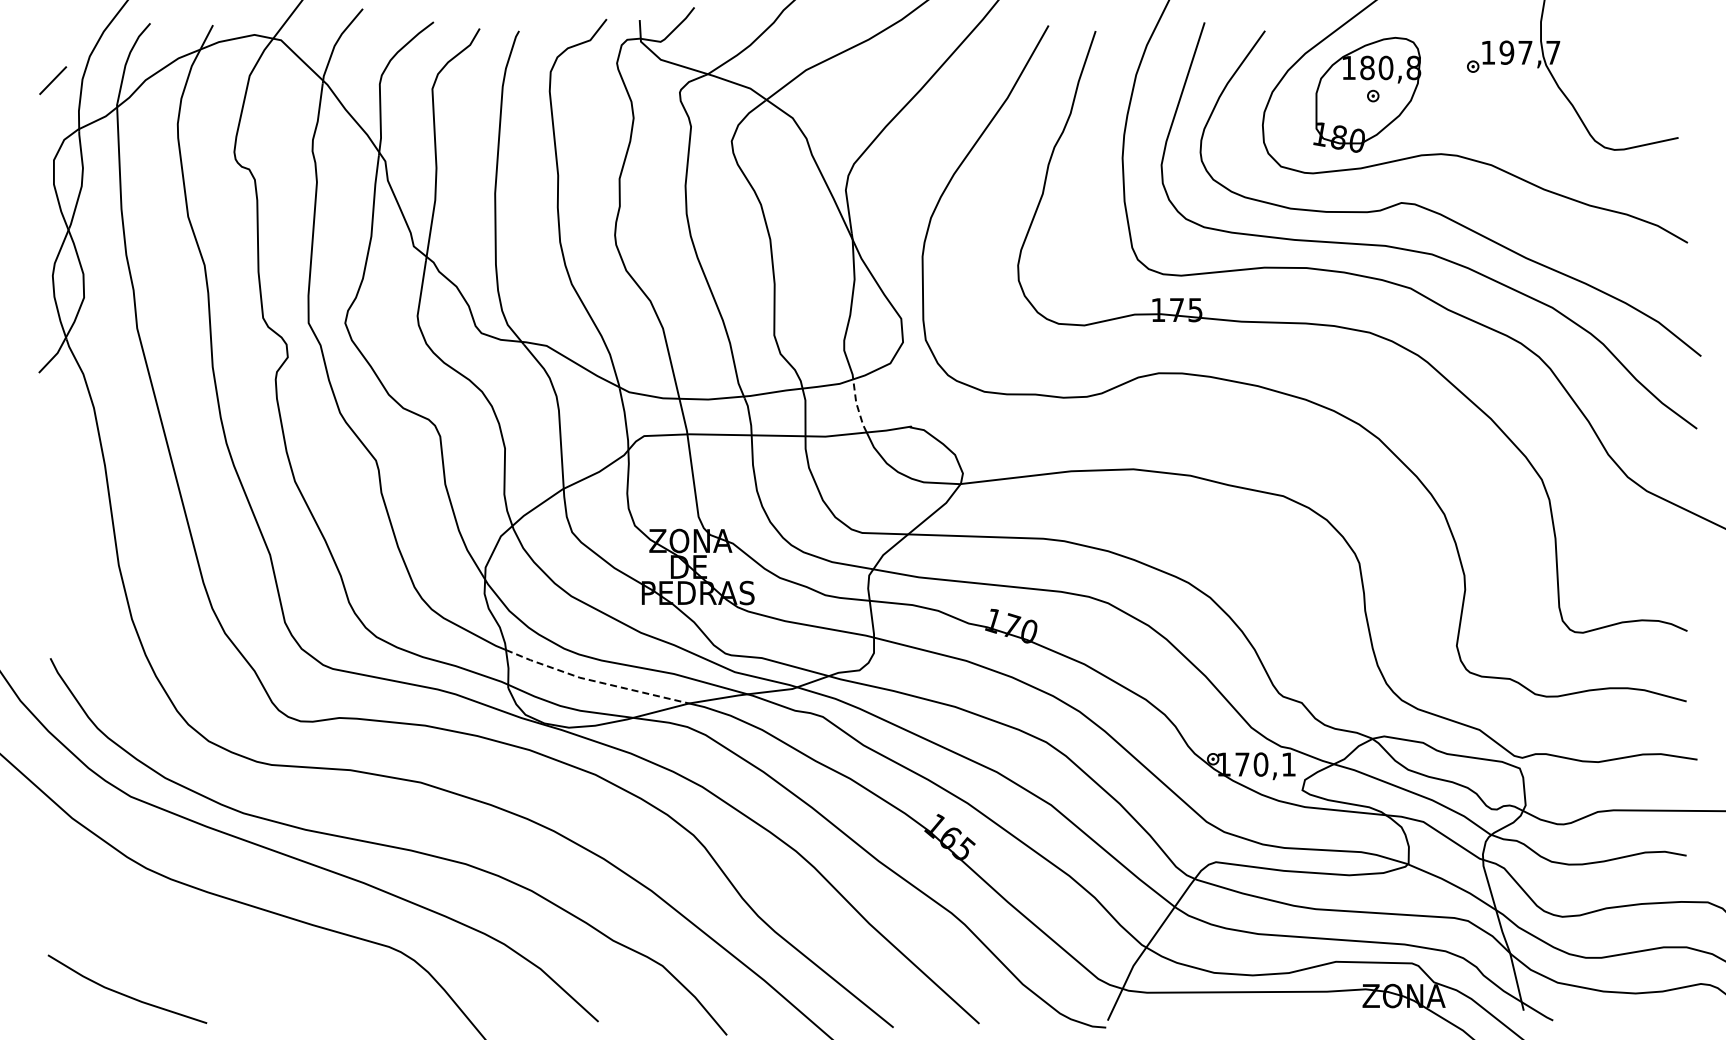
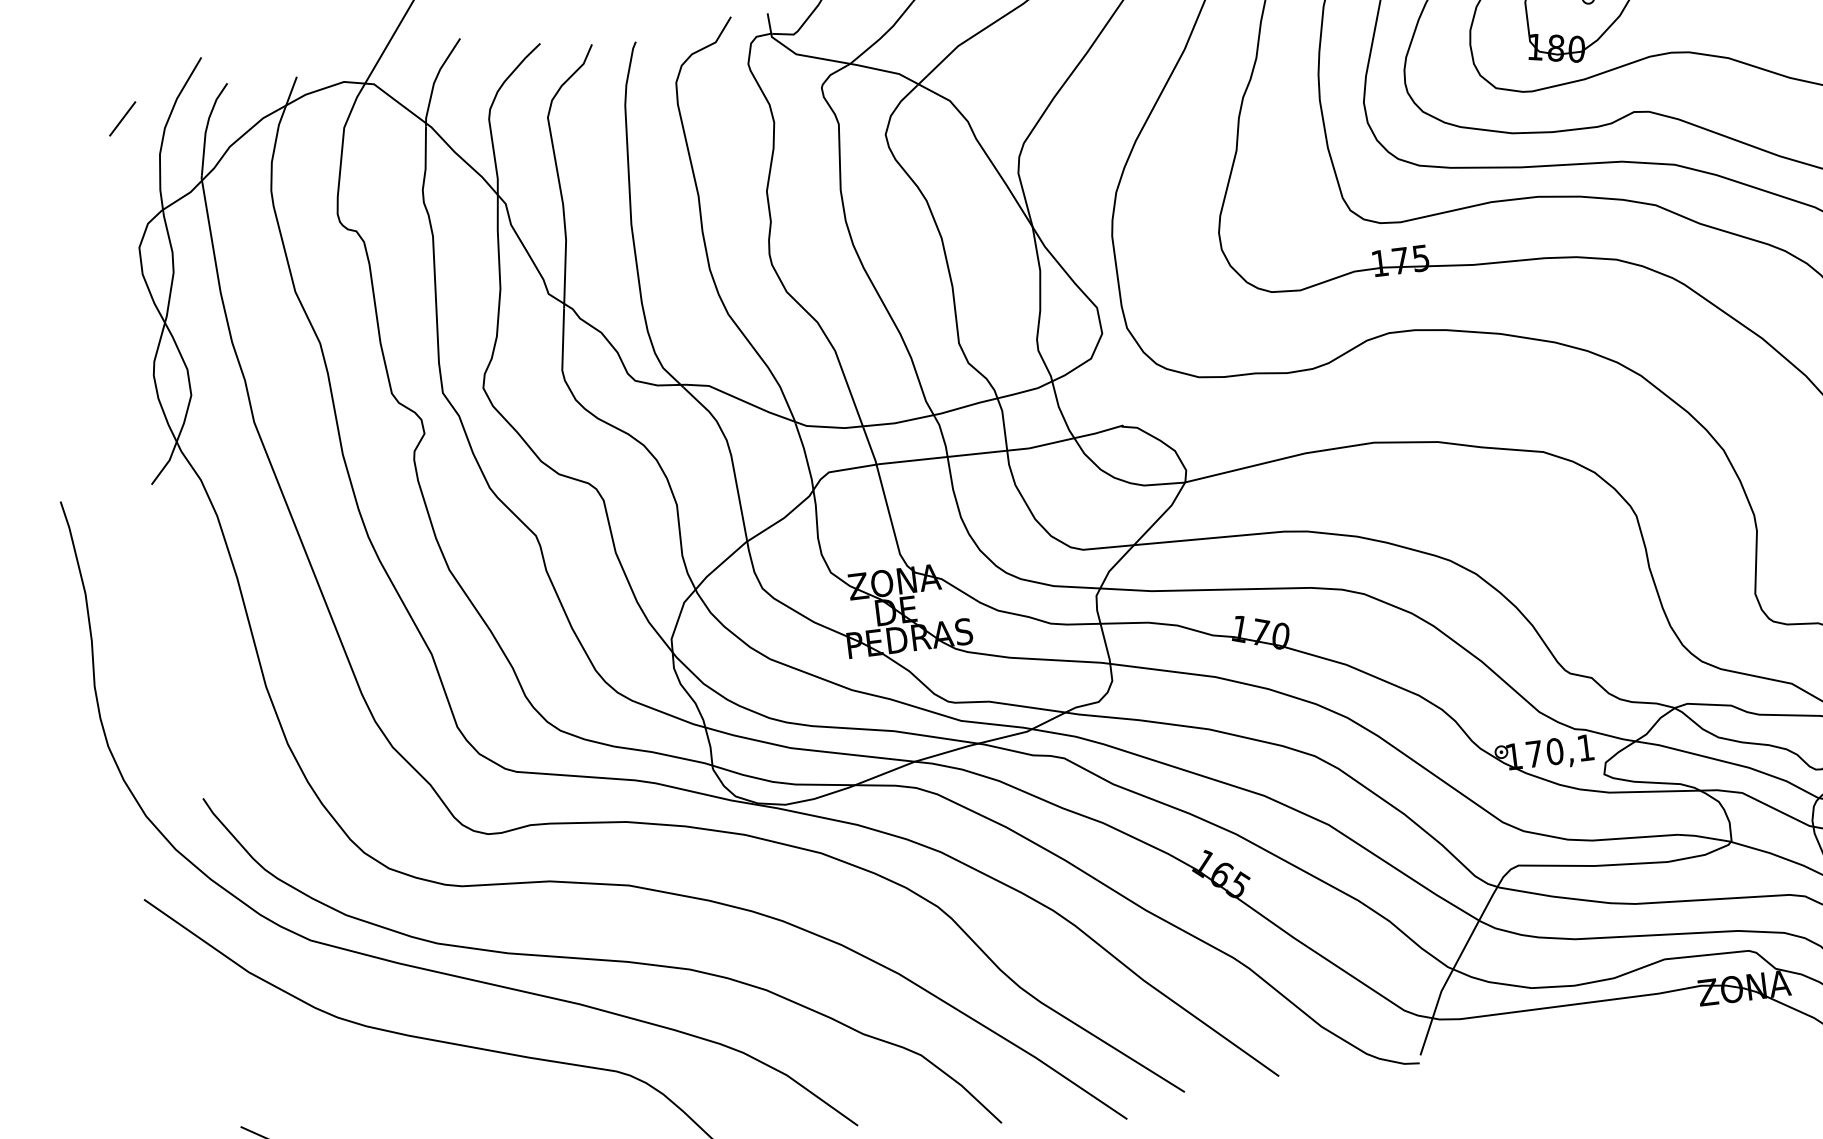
line: (53, 80) -> (123, 118), moved
line: (857, 407) -> (1060, 411), dashed -> solid
line: (595, 681) -> (808, 750), dashed -> solid

